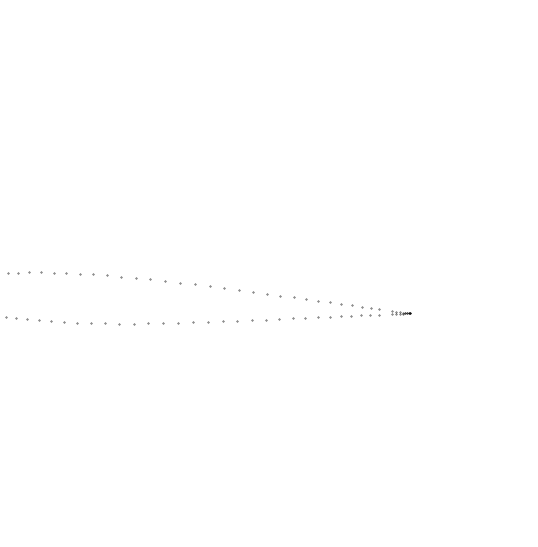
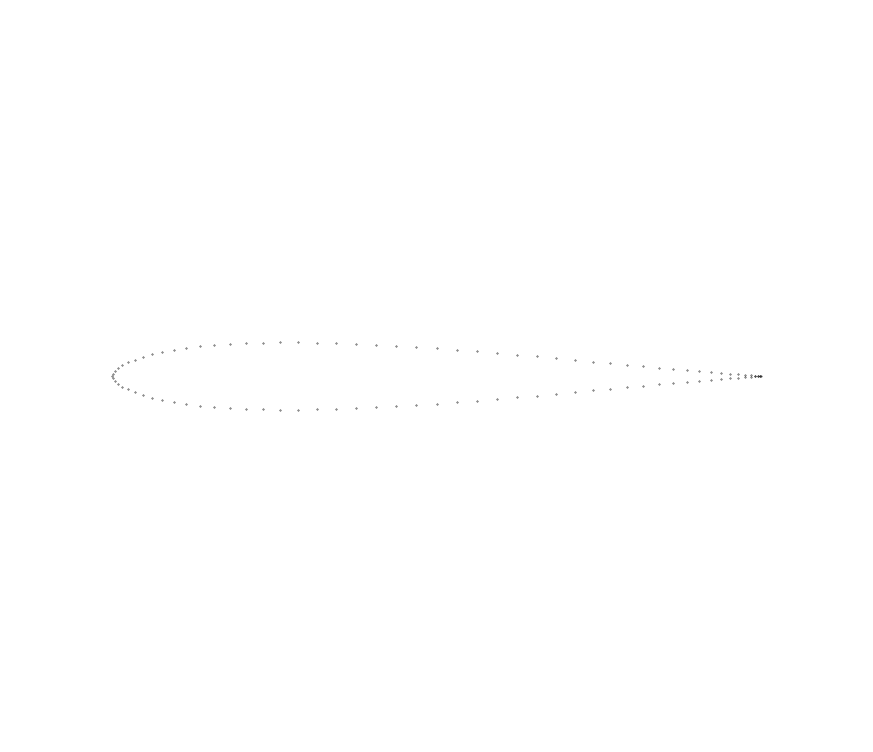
part: (401, 313) -> (741, 376), size x1.67

